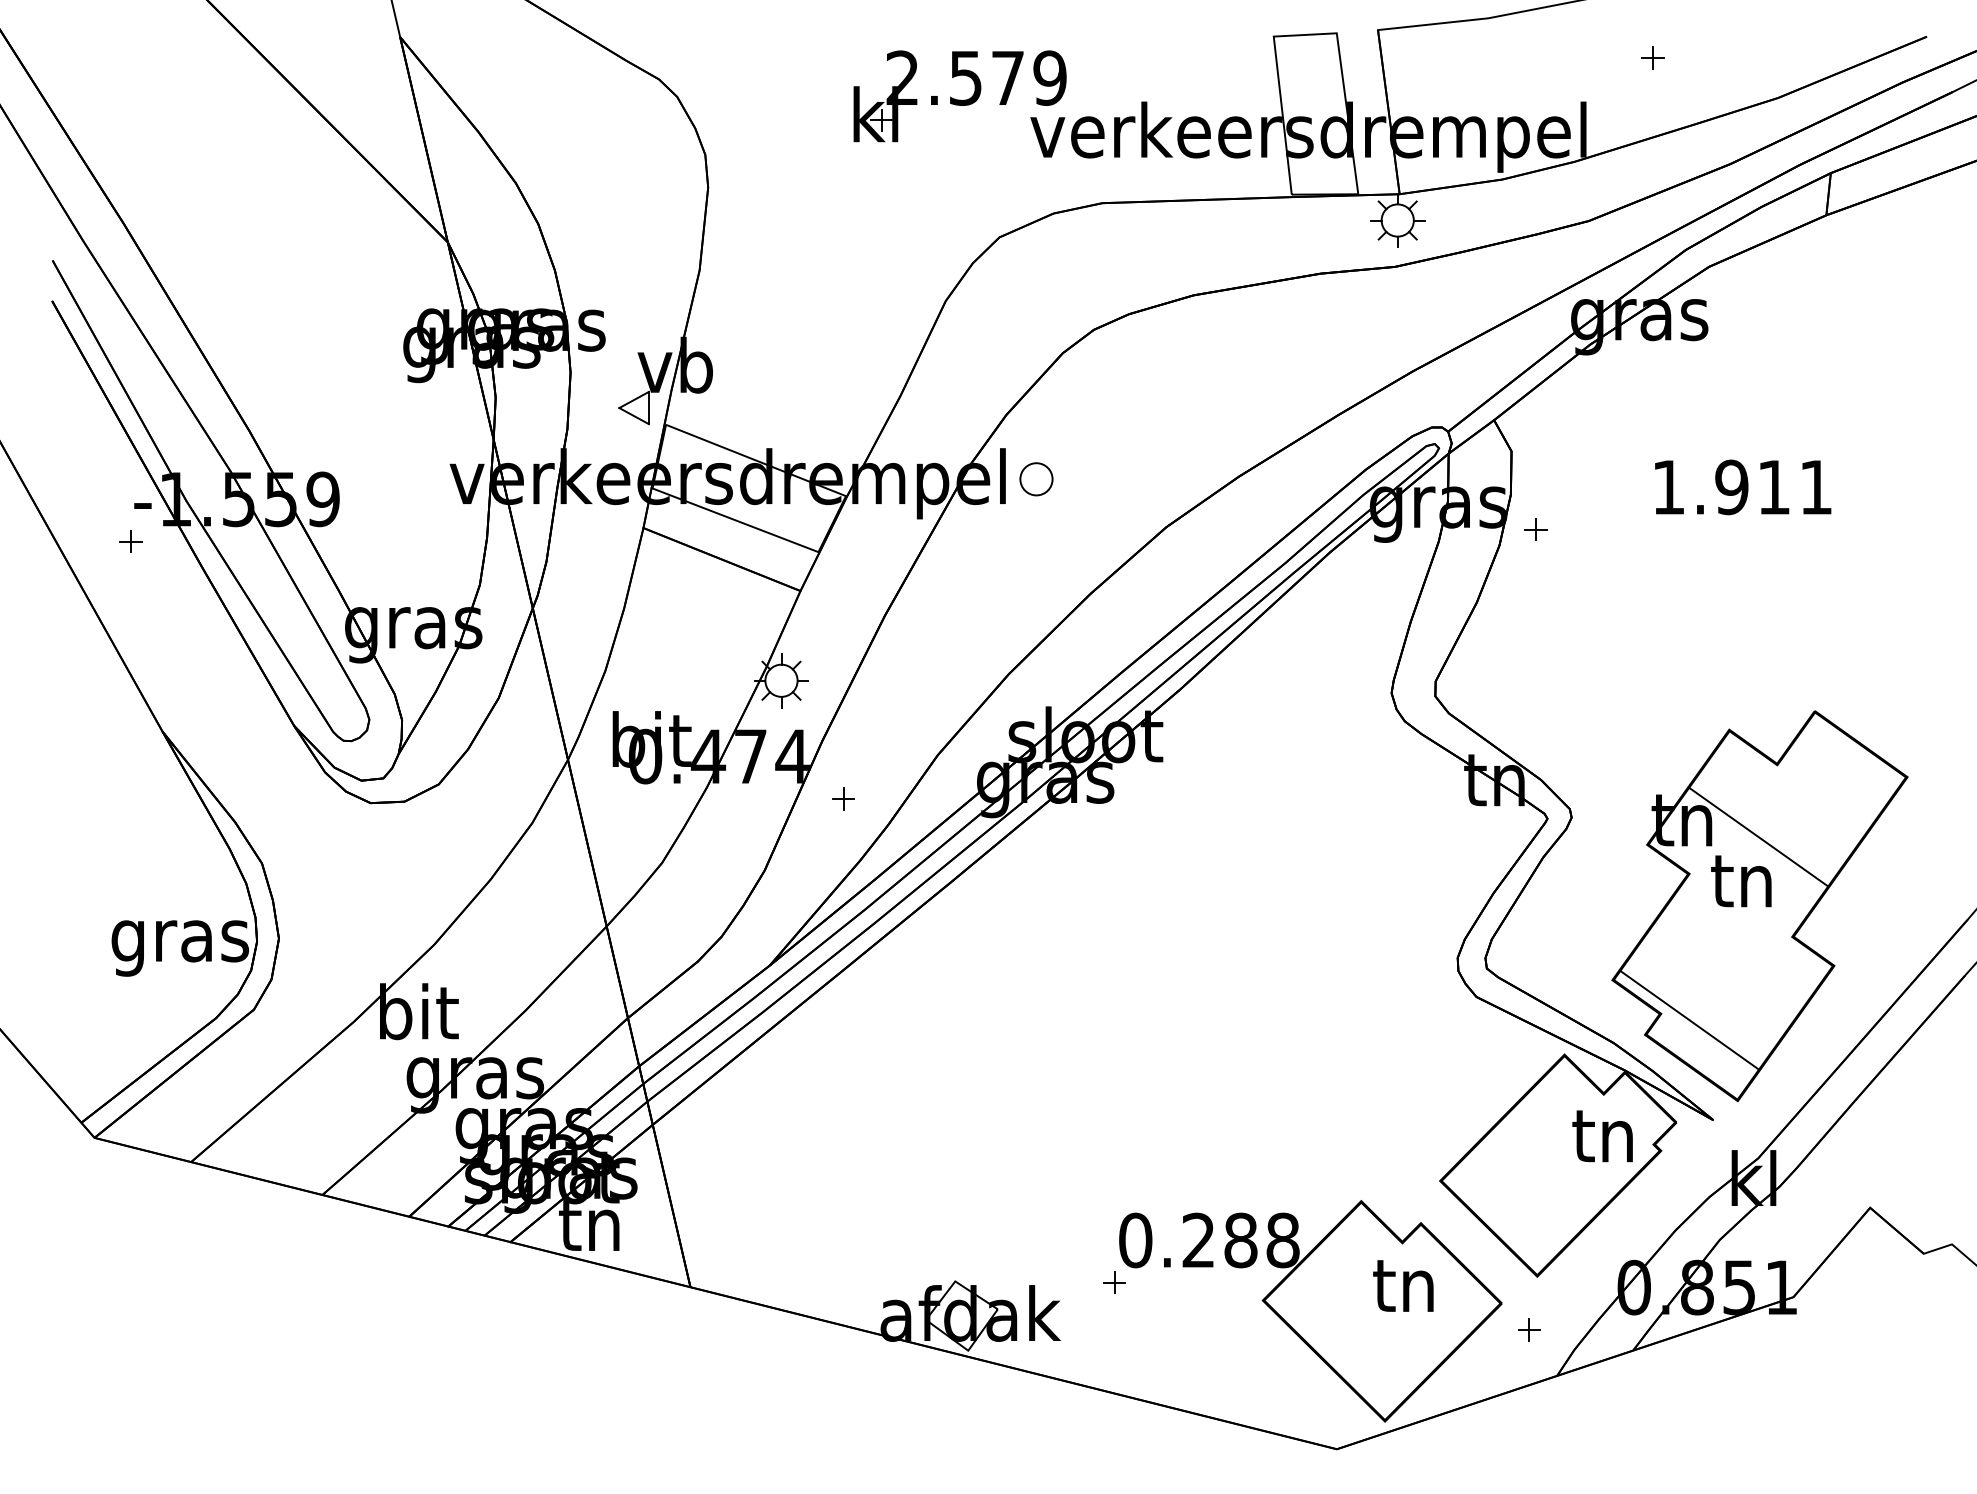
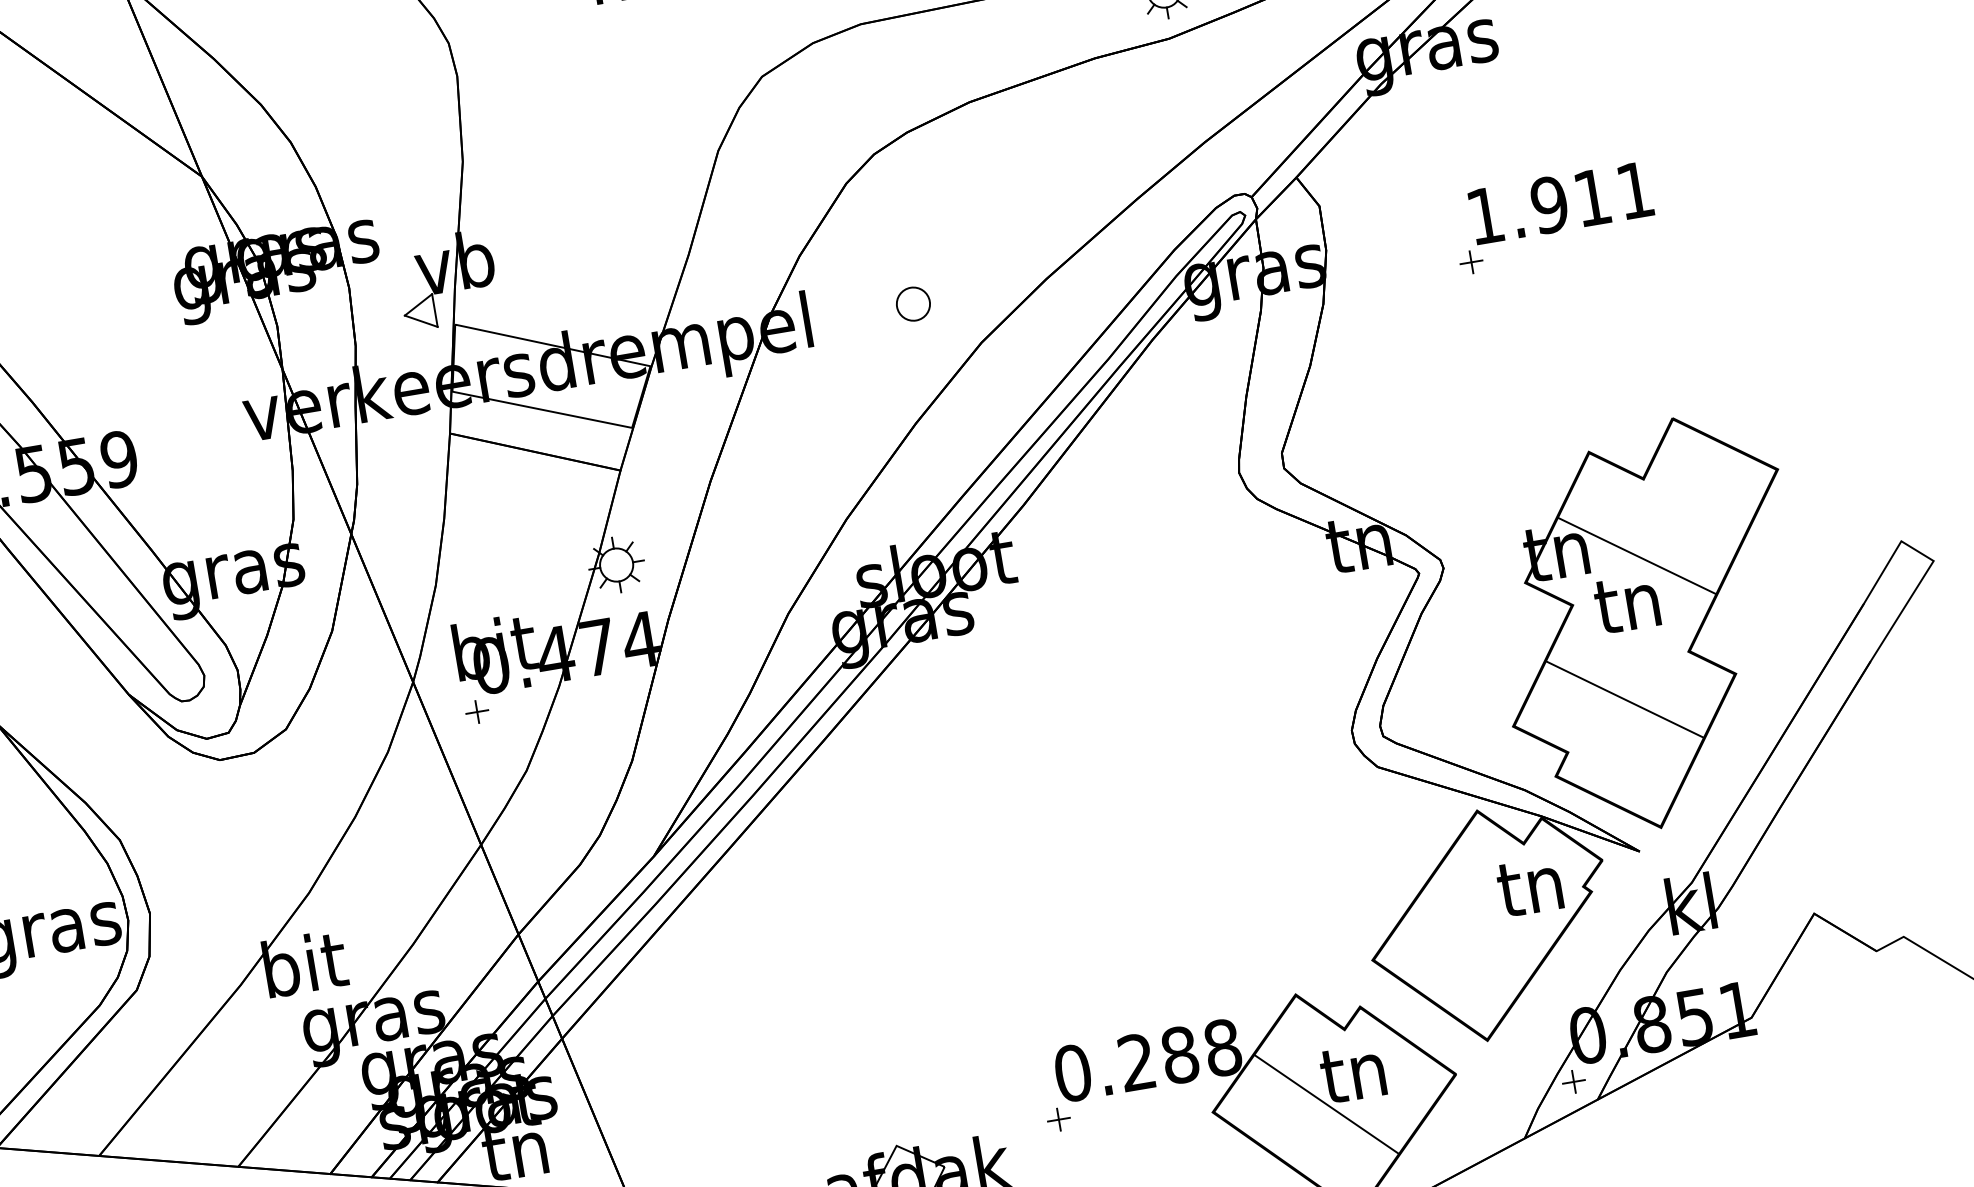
part: (1036, 479) -> (913, 304), moved
part: (1535, 529) -> (1471, 262), moved
part: (843, 798) -> (477, 711), moved
line: (1689, 1020) -> (1624, 699), moved
line: (1372, 1311) -> (1326, 1104), added
part: (1529, 1329) -> (1574, 1081), moved

